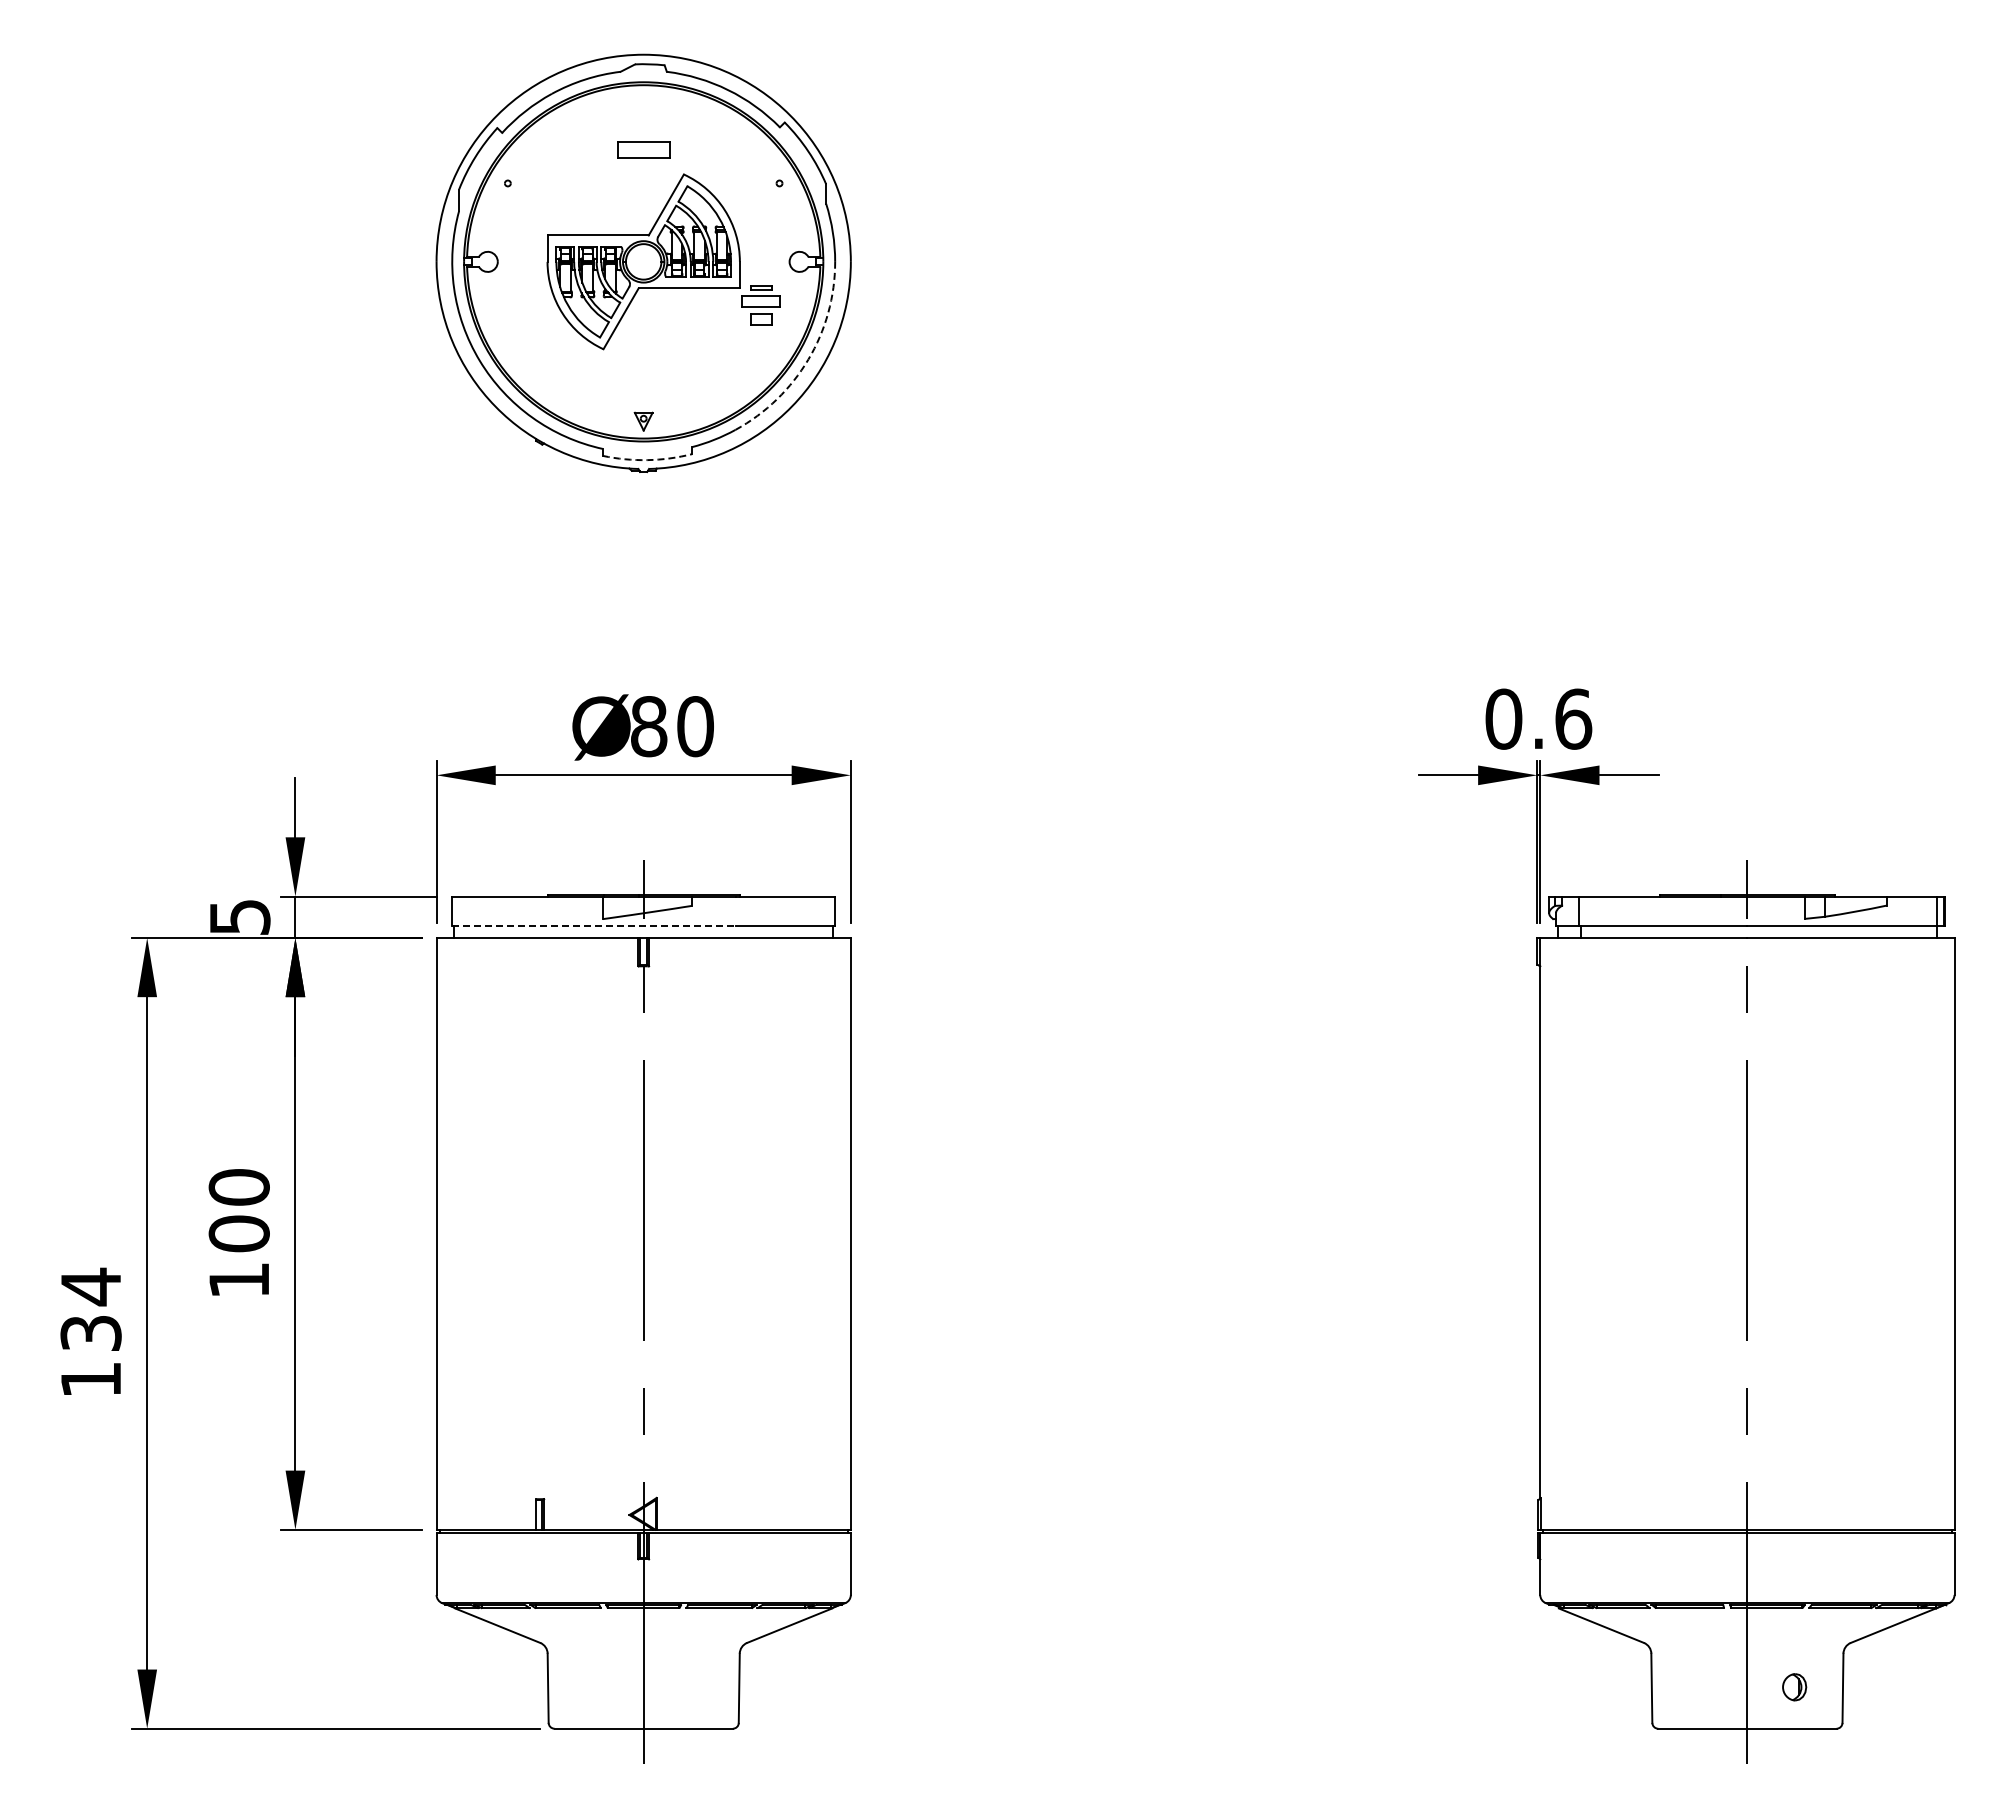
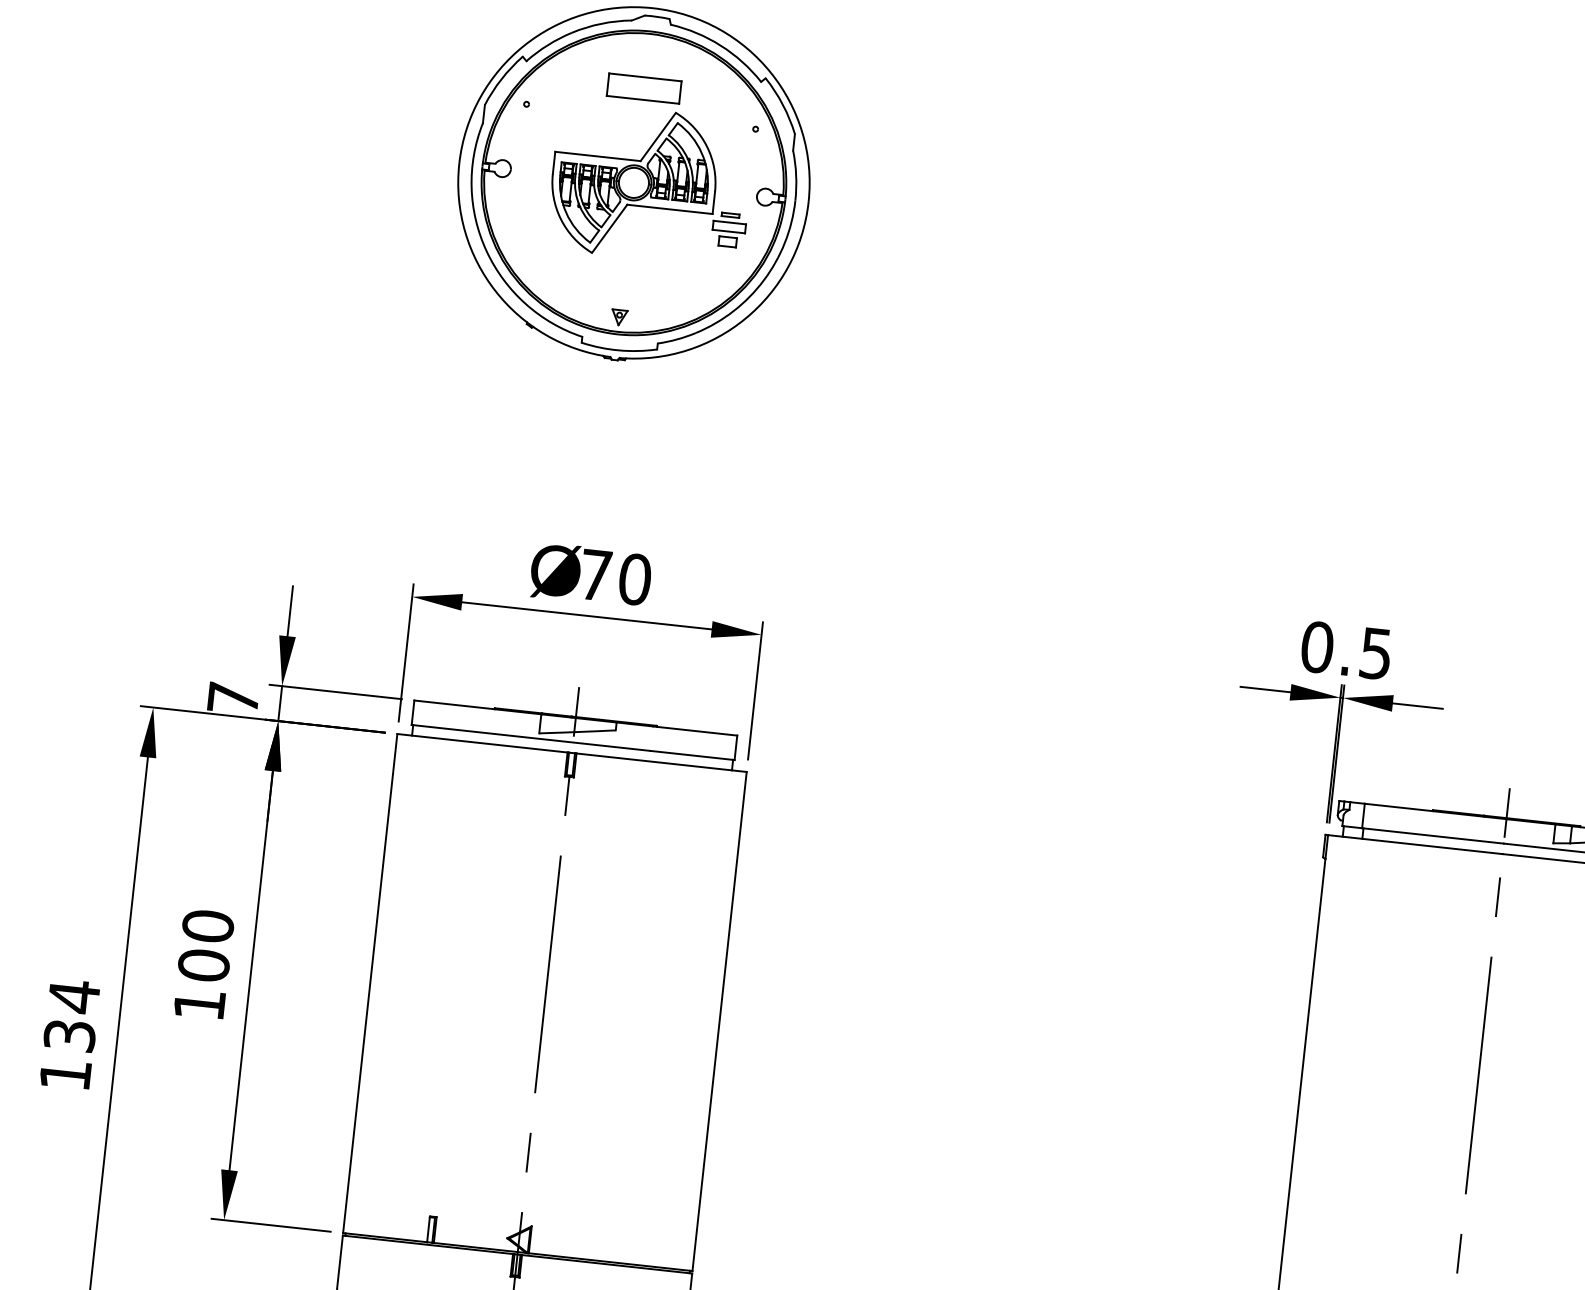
part: (643, 149) -> (644, 88), size x1.67
arc: (808, 359) -> (763, 280), dashed -> solid
arc: (647, 460) -> (618, 350), dashed -> solid
text: (1573, 718) -> (1376, 653), 0.6 -> 0.5
text: (649, 726) -> (596, 575), 80 -> 70
text: (240, 917) -> (233, 698), 5 -> 7
line: (593, 925) -> (530, 737), dashed -> solid

